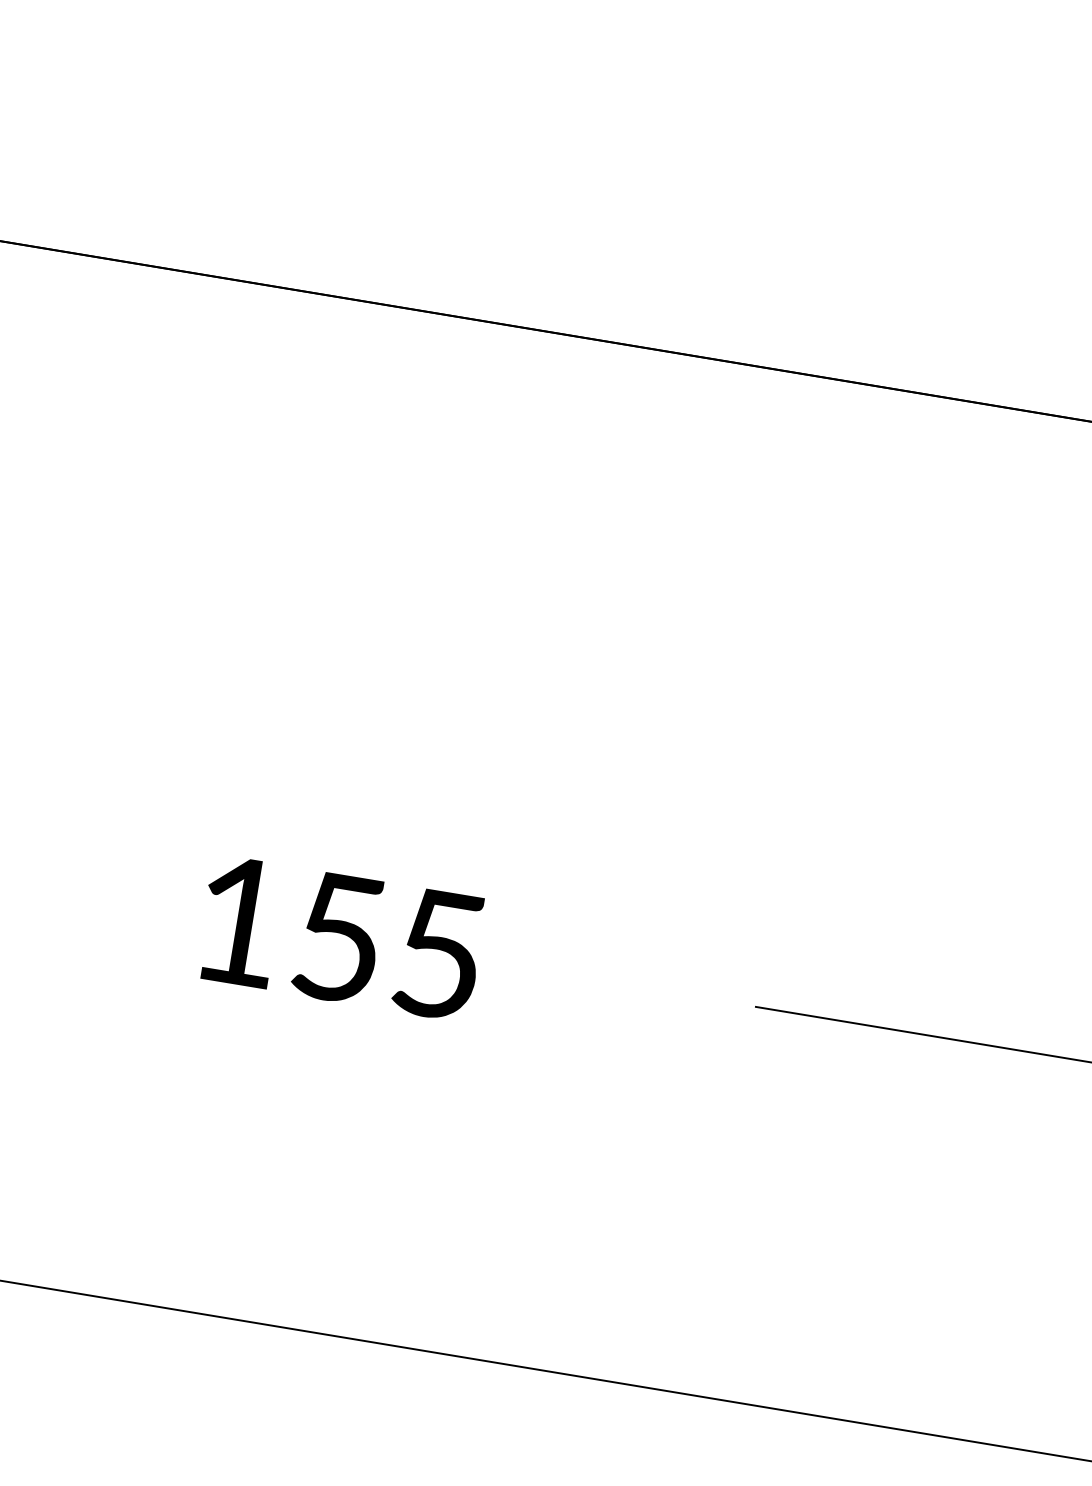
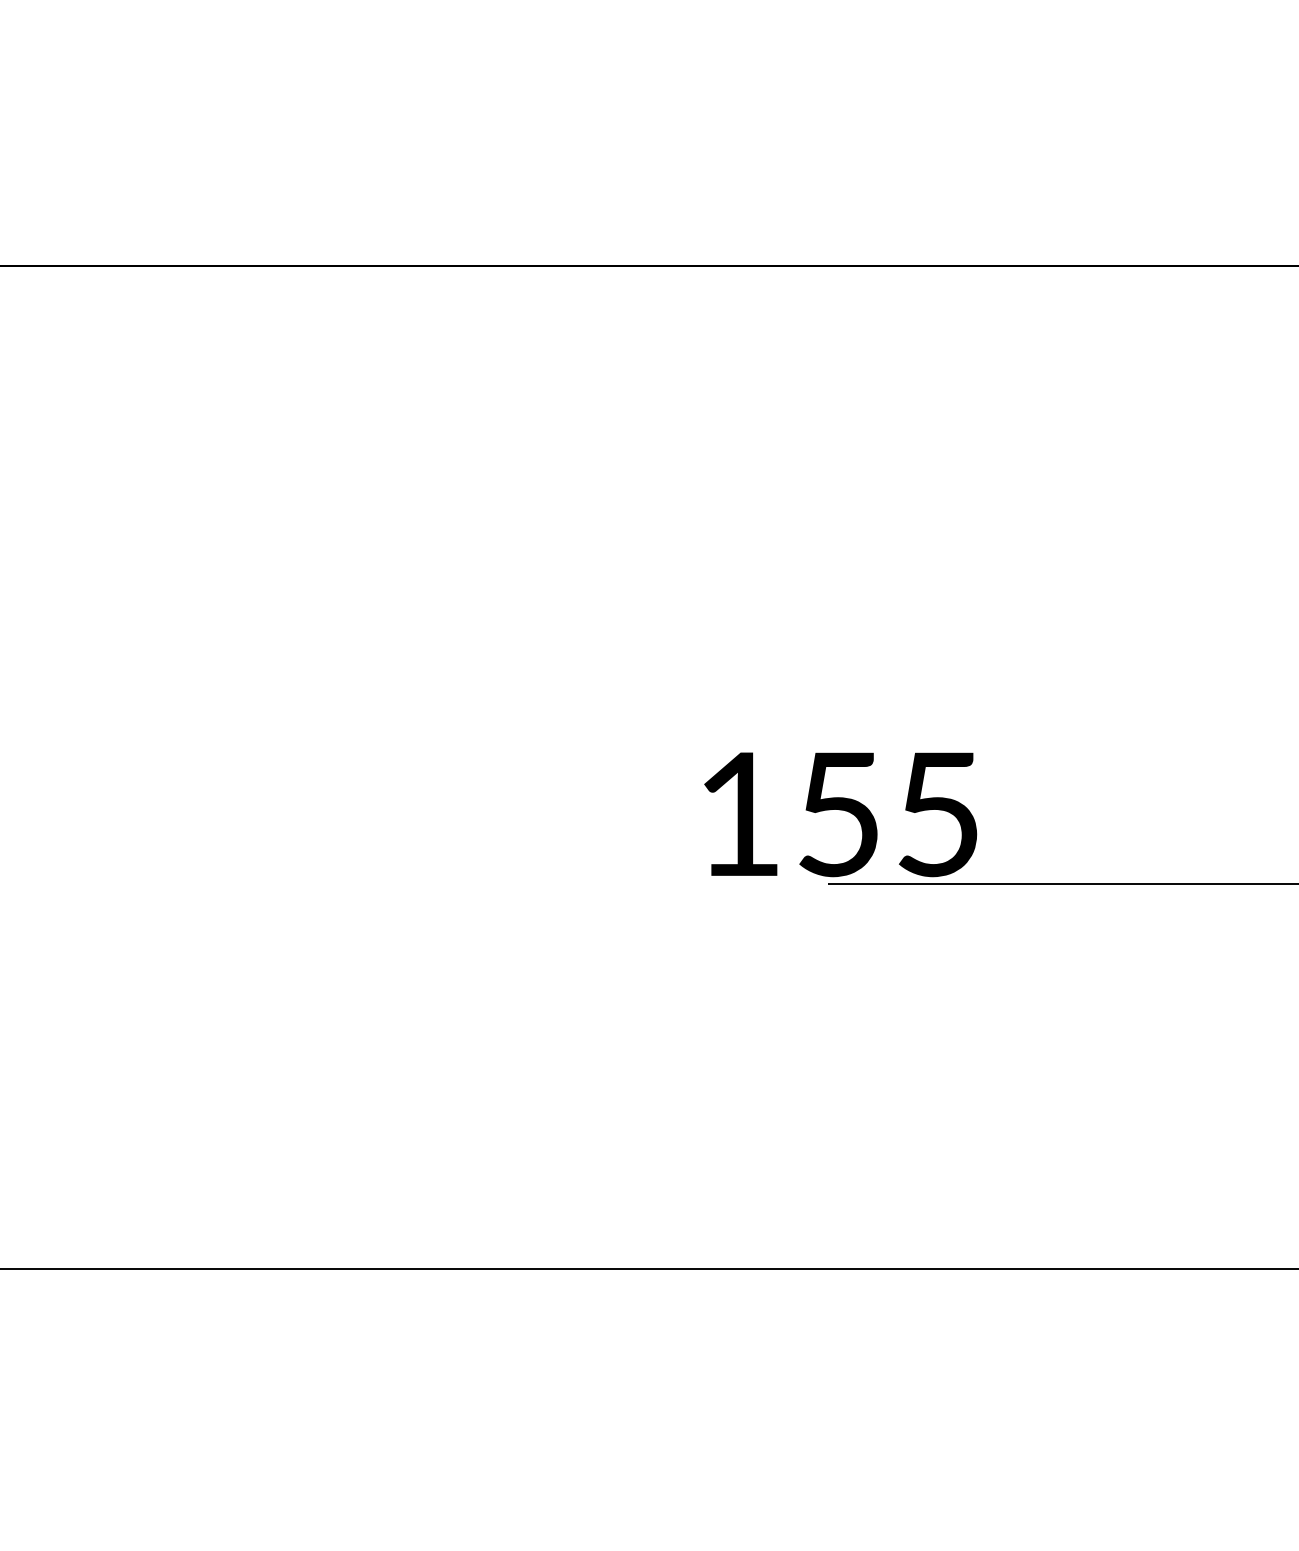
text: (340, 938) -> (840, 814), moved

